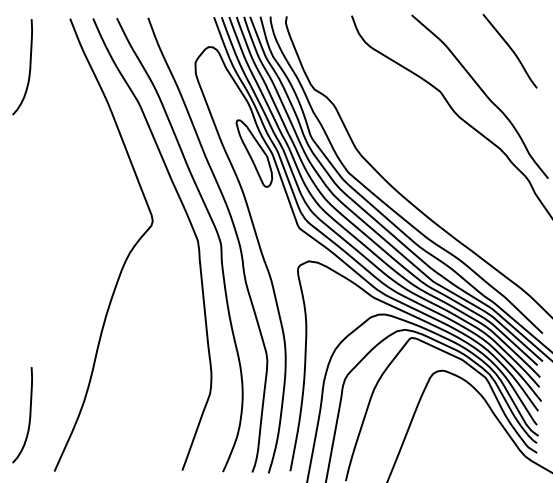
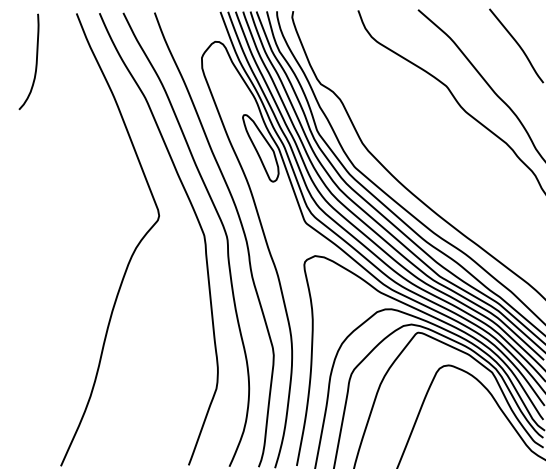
curve: (29, 415) -> (35, 410), removed

